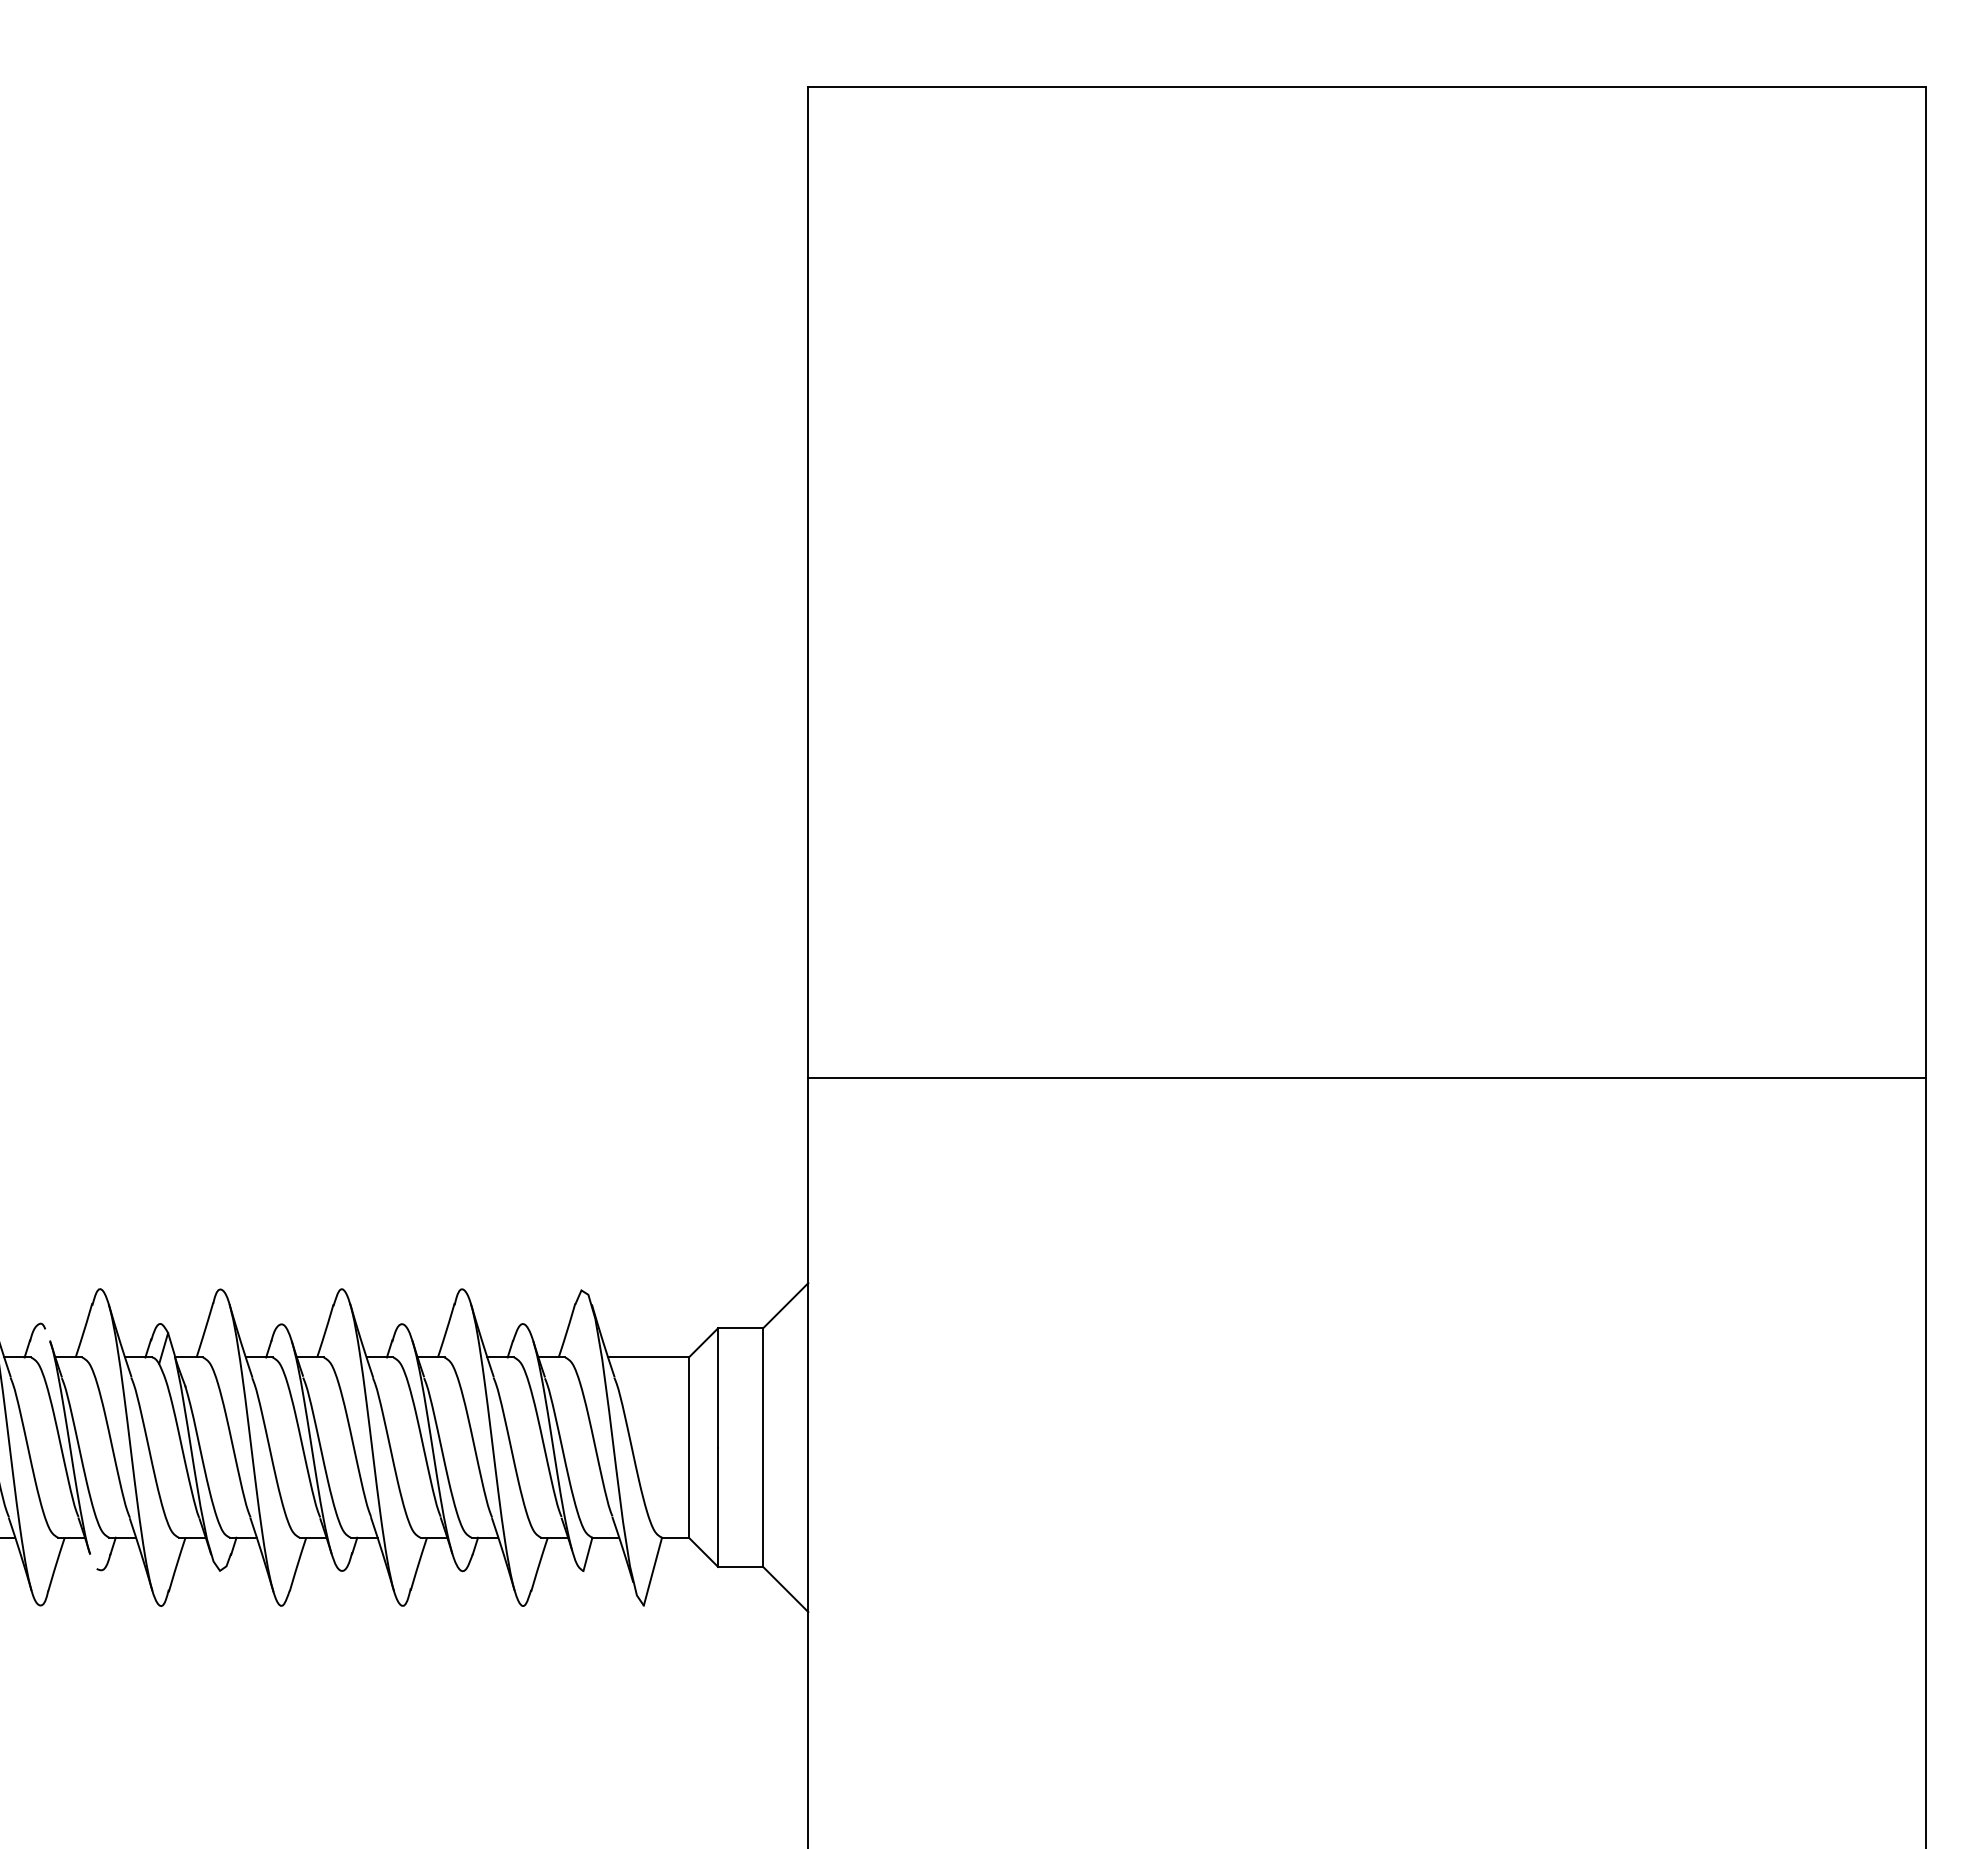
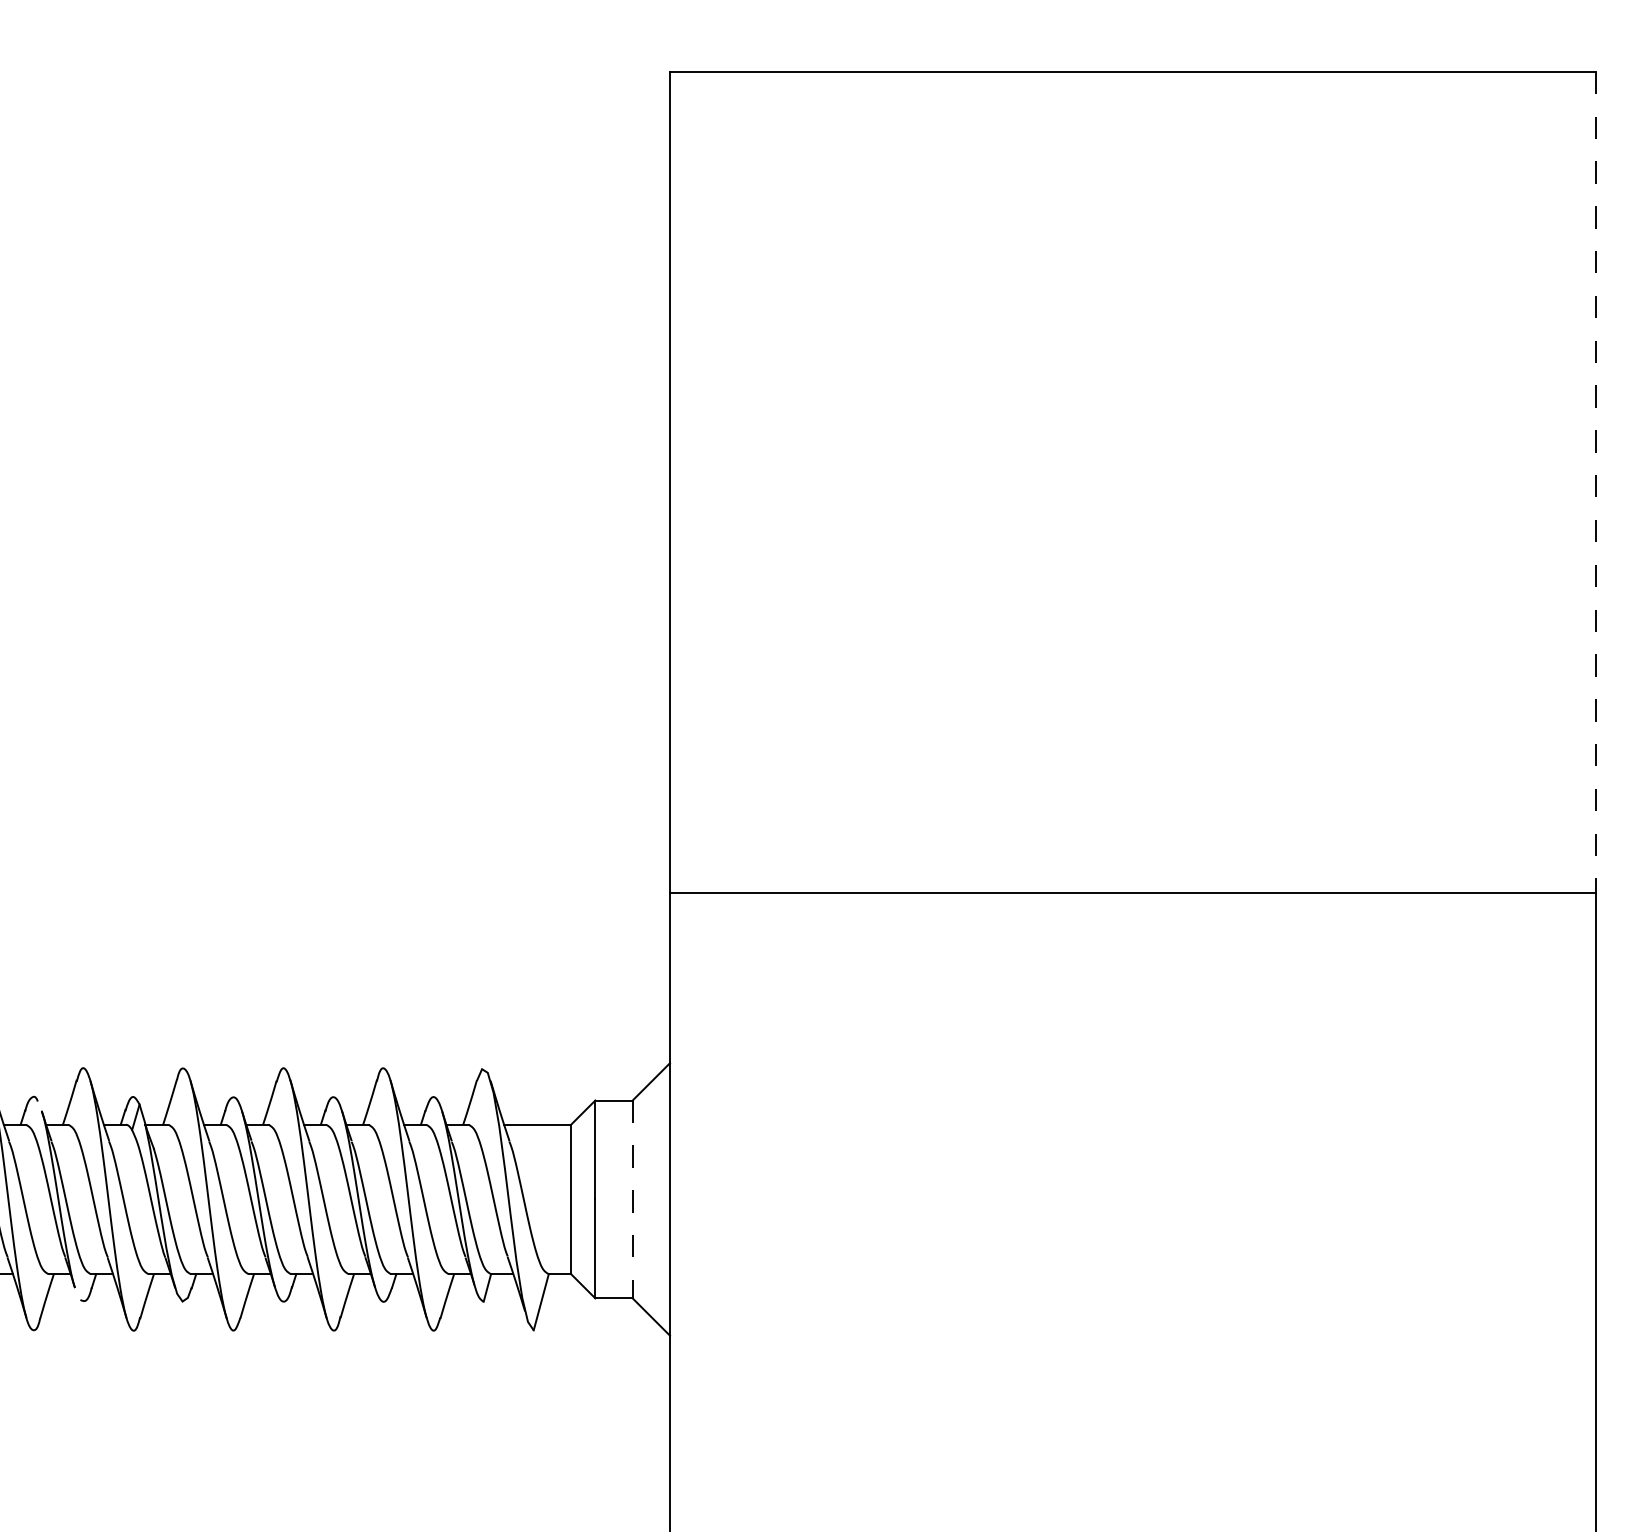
line: (1925, 582) -> (1595, 482), solid -> dashed
line: (763, 1448) -> (632, 1200), solid -> dashed

